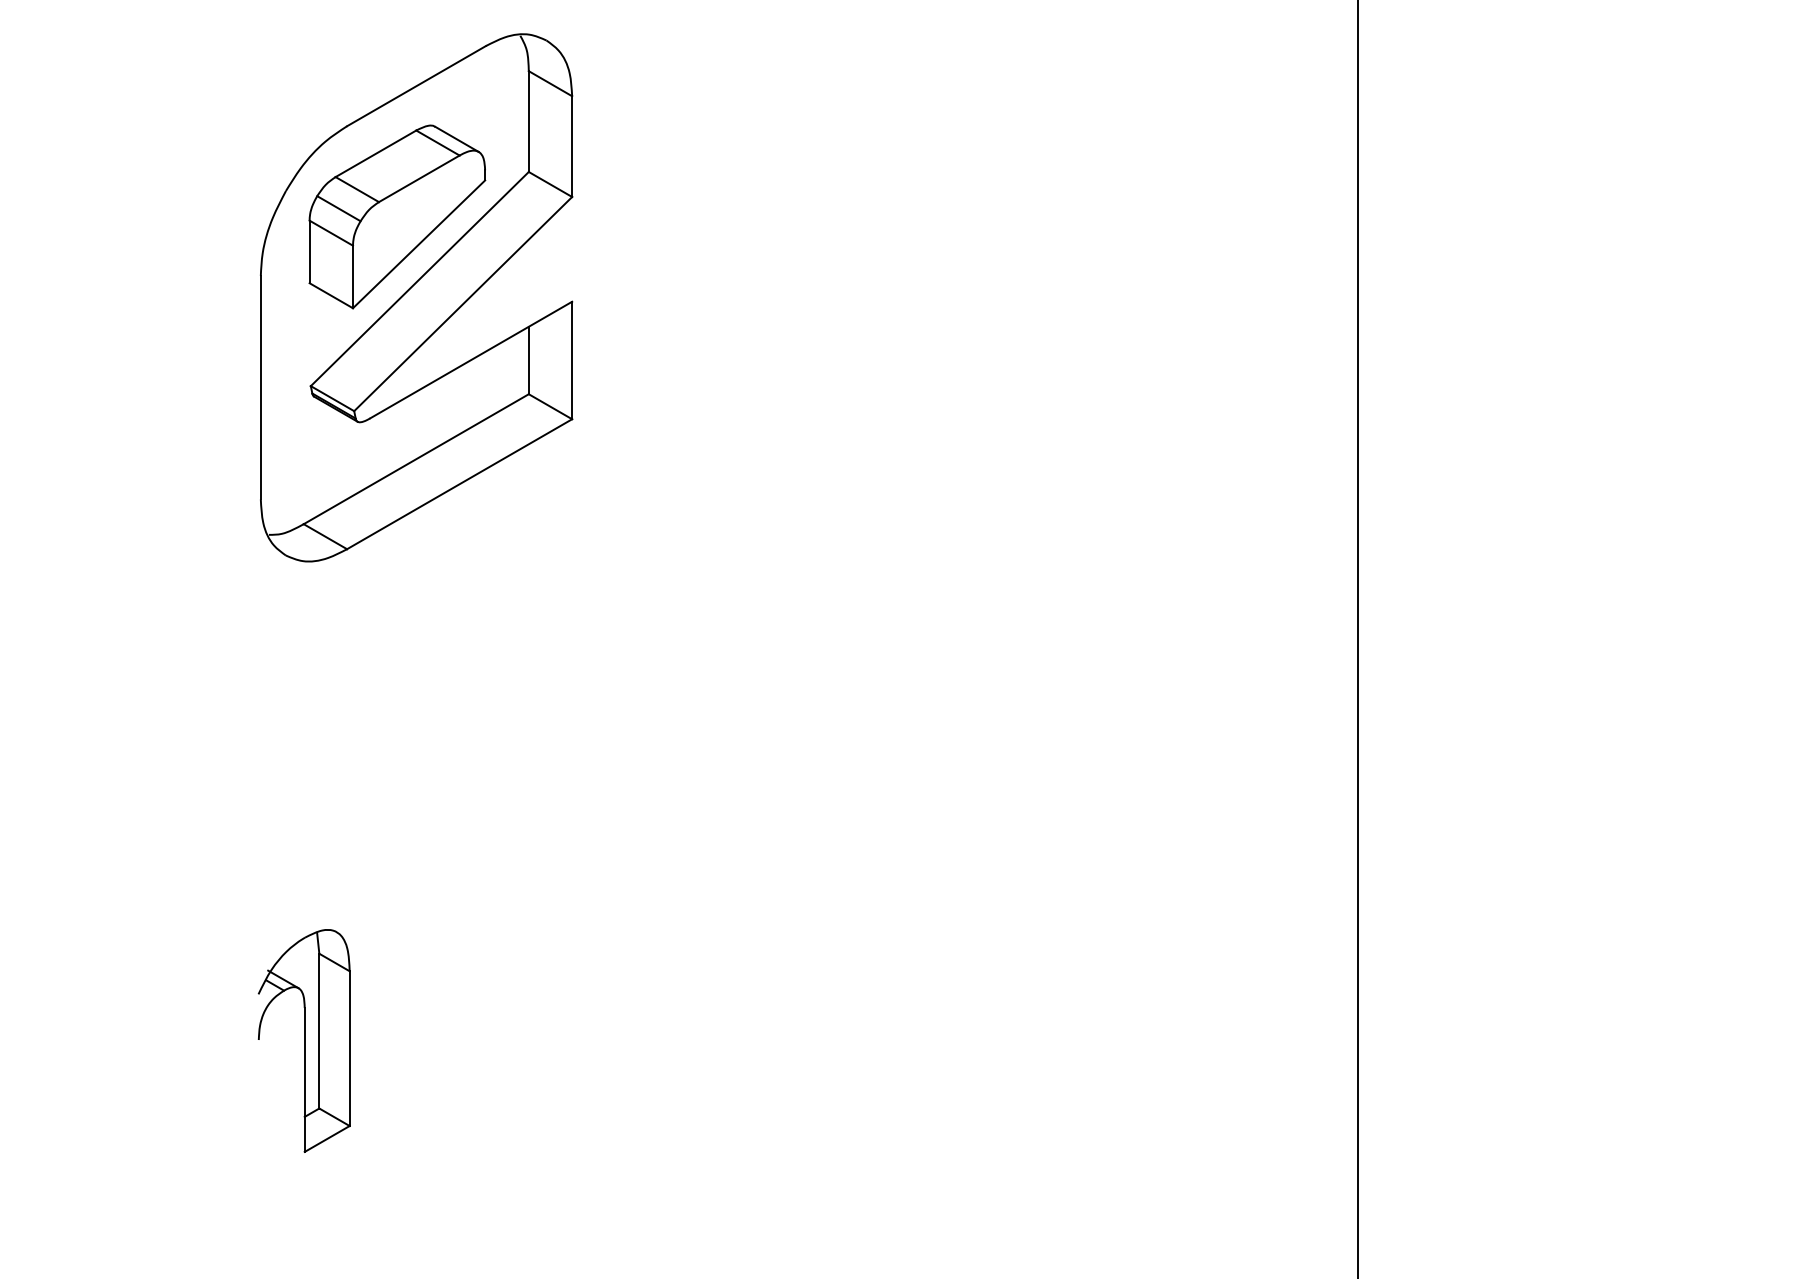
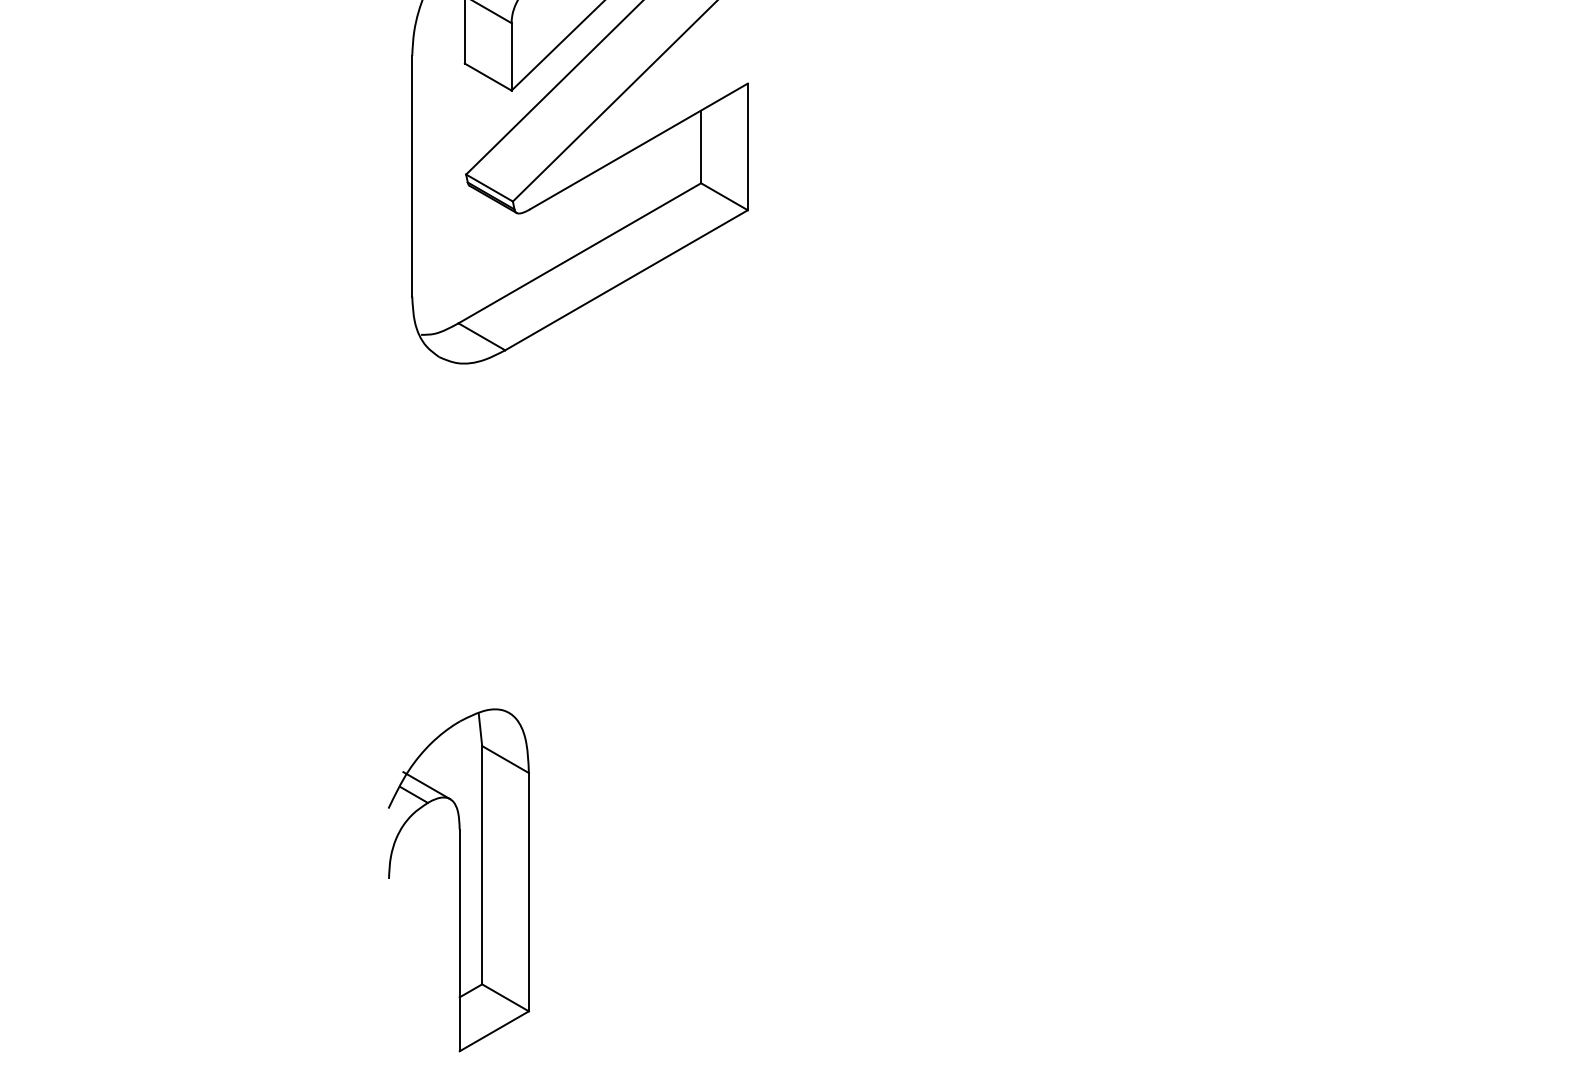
part: (304, 1040) -> (459, 879), size x1.43

